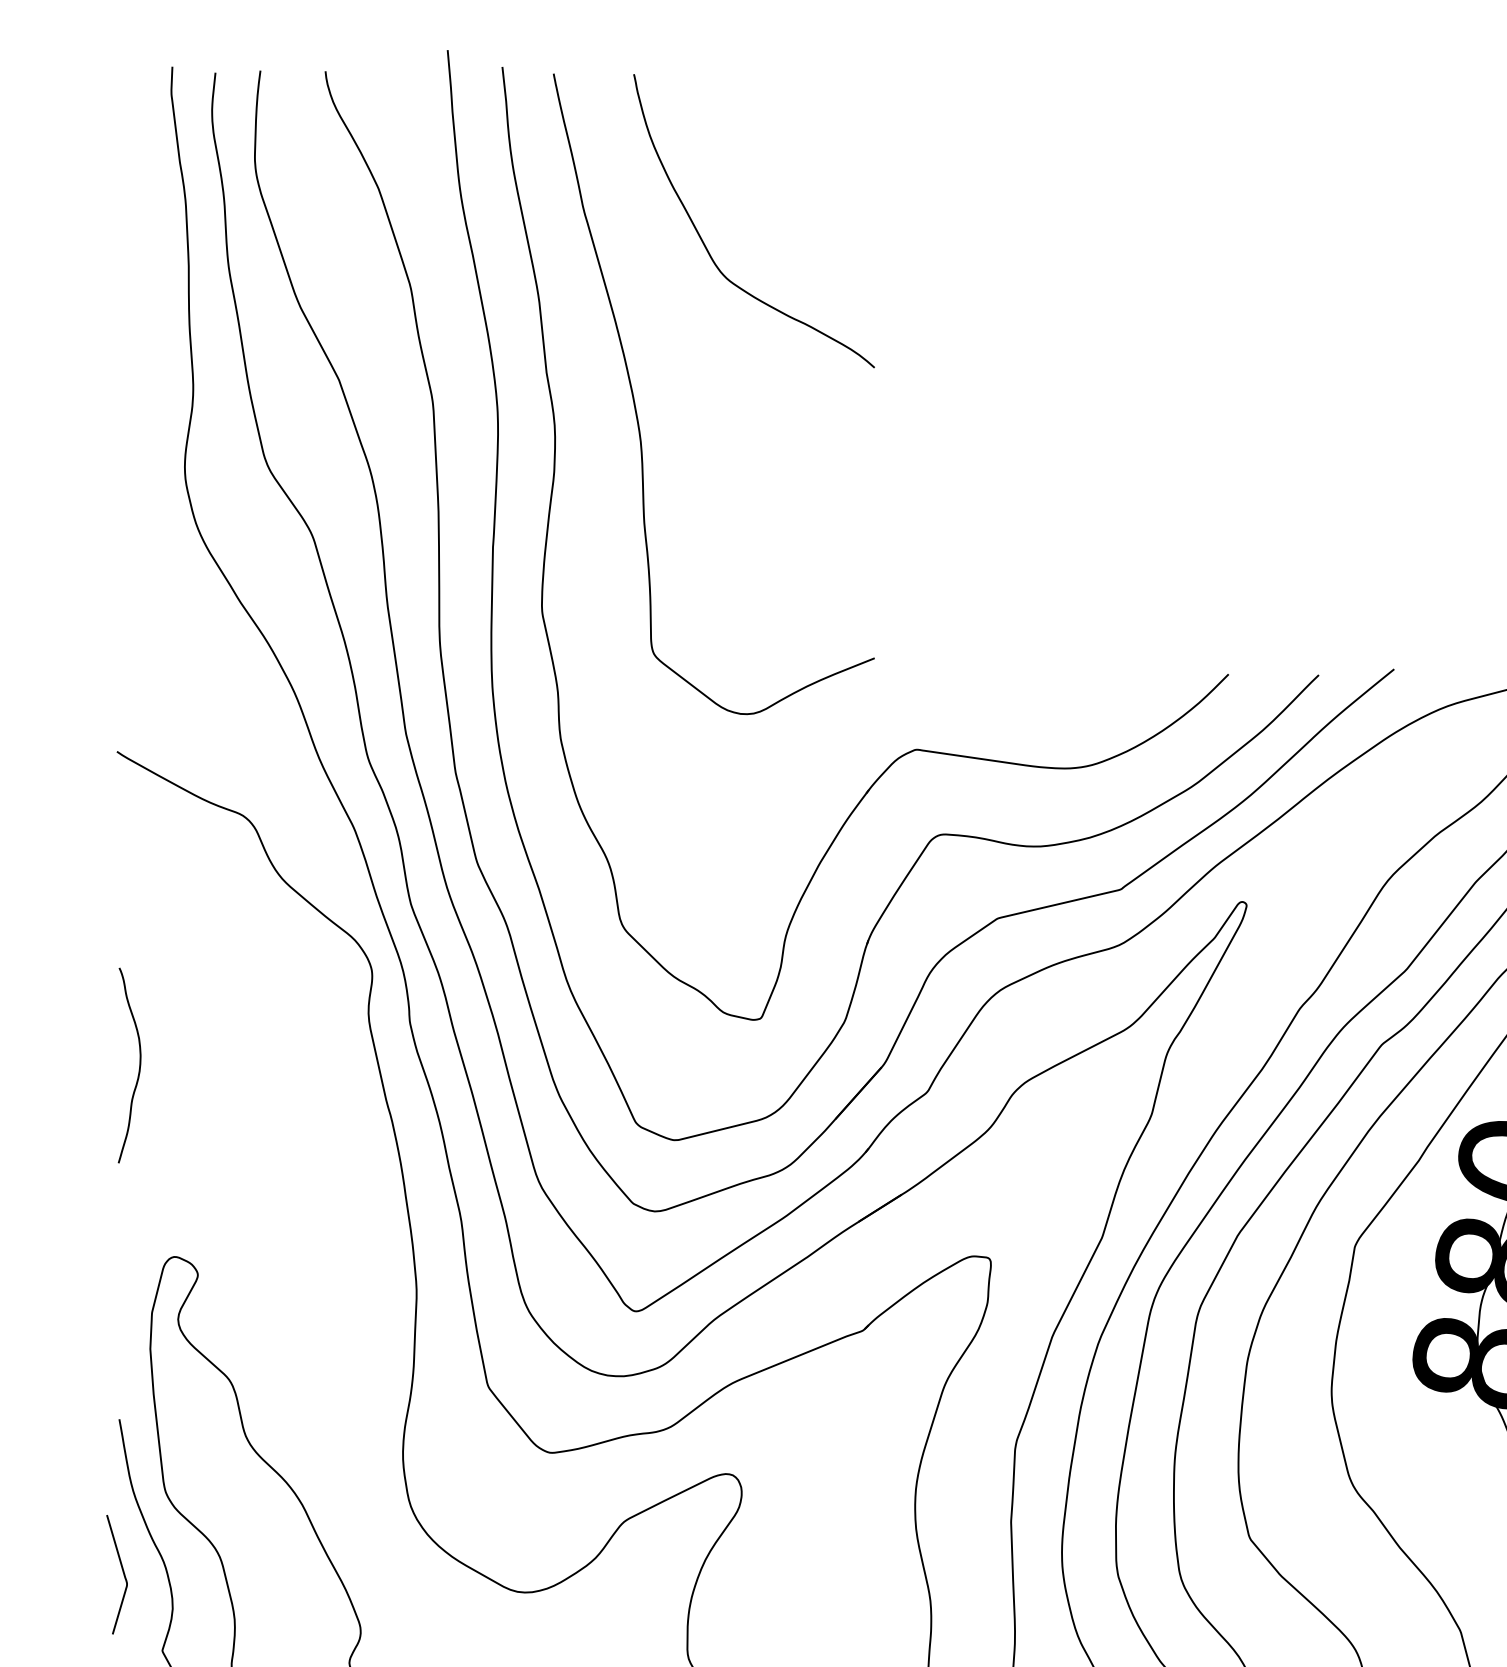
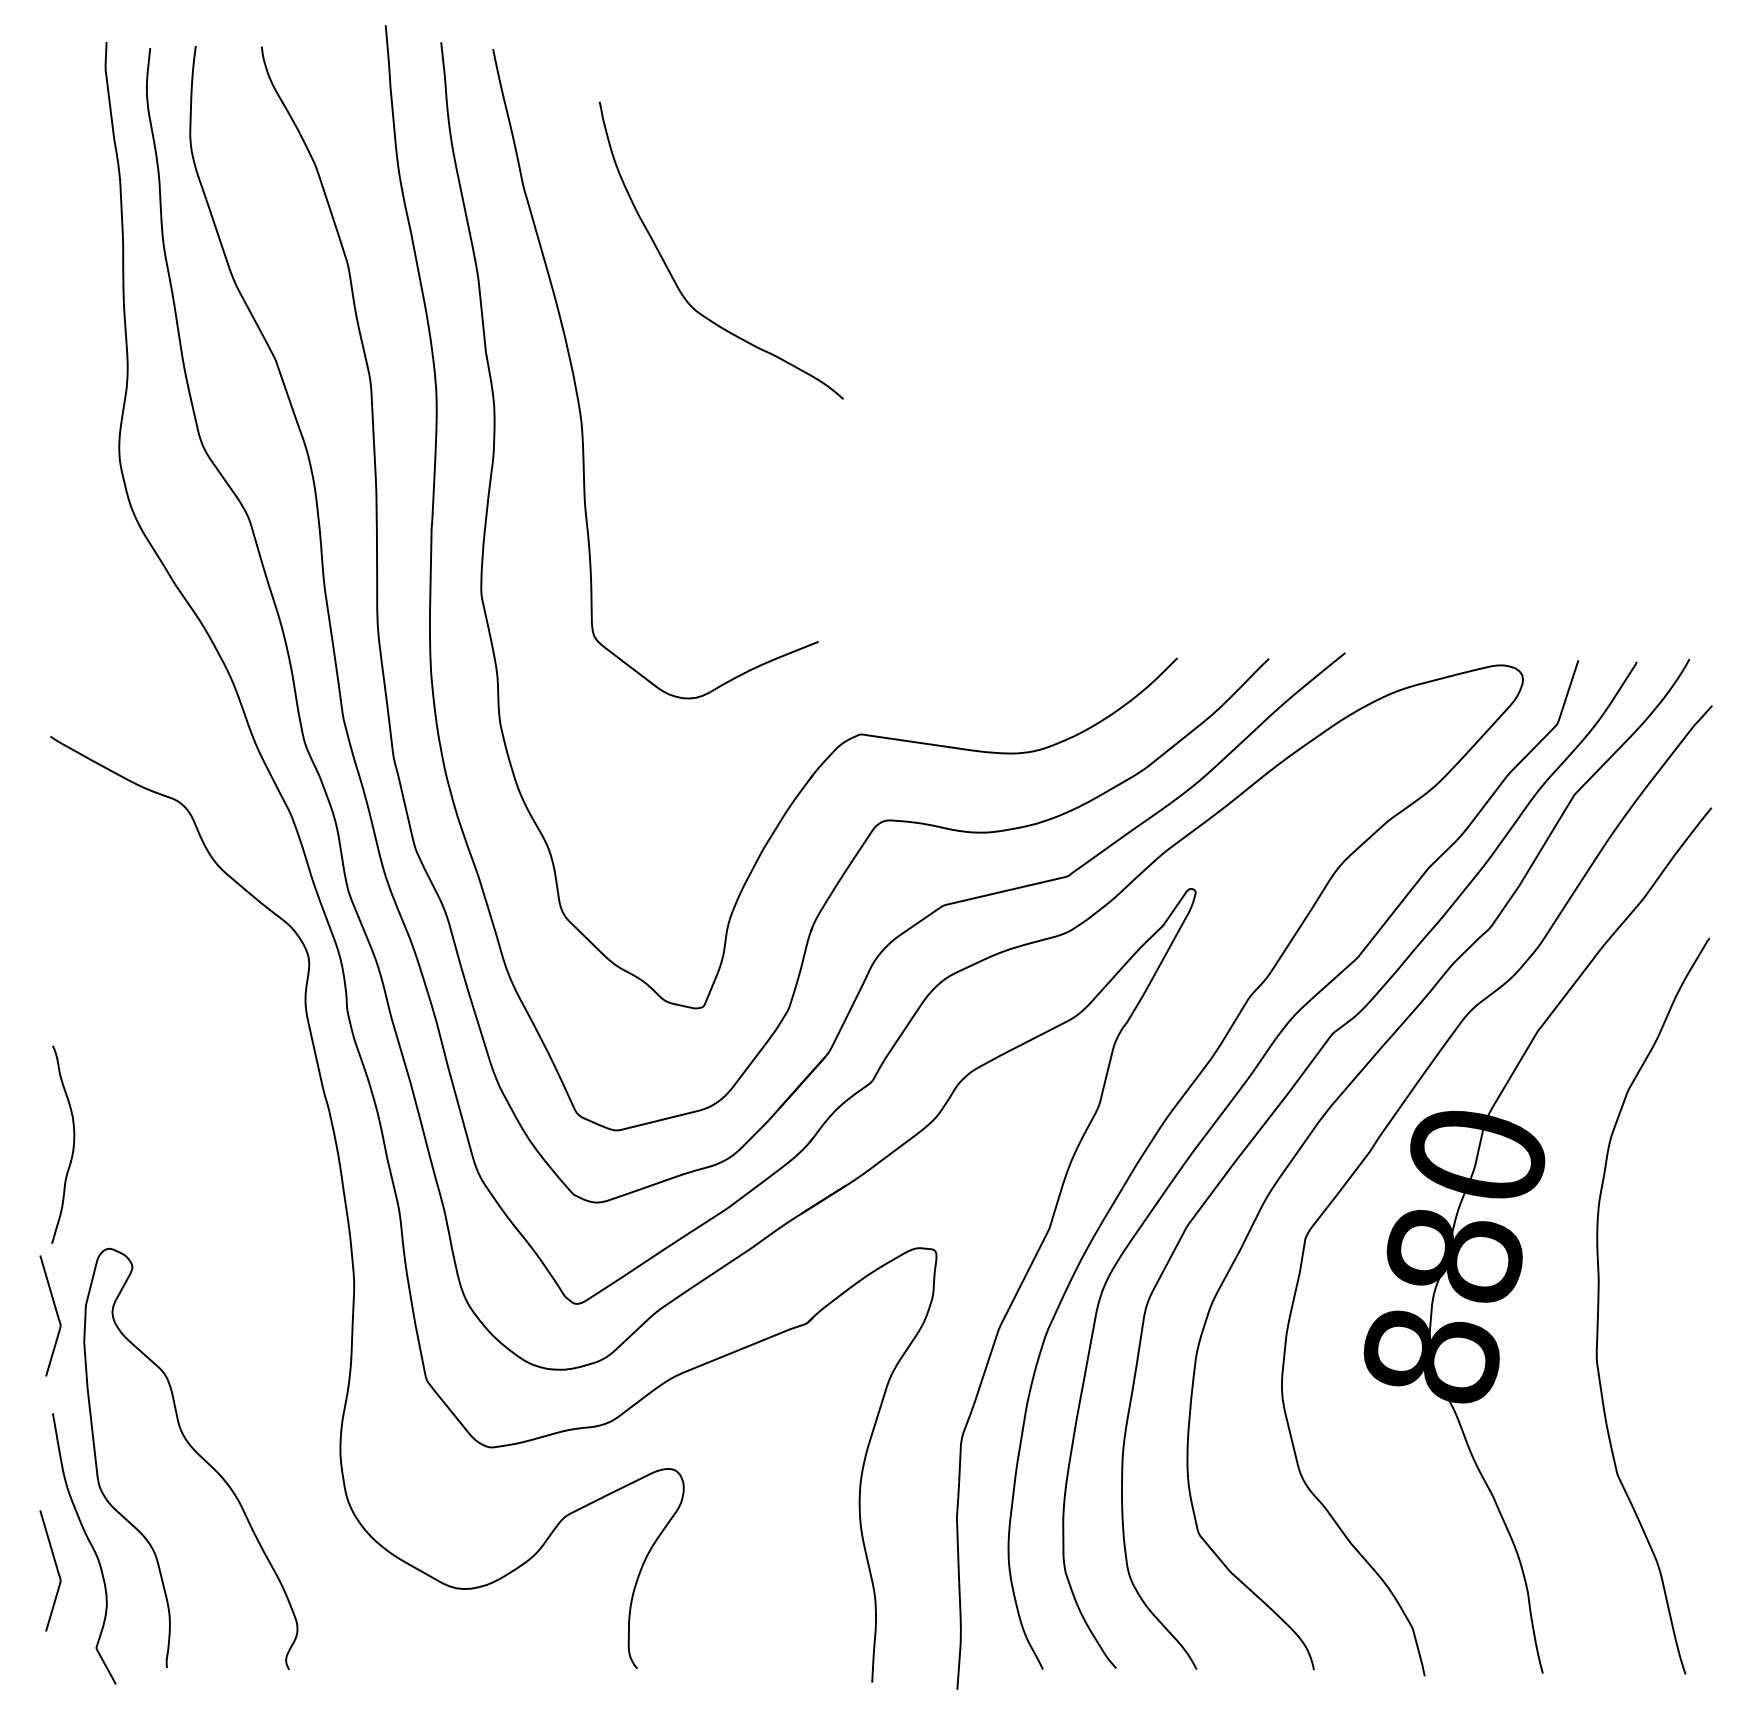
curve: (708, 250) -> (675, 280), moved
curve: (138, 1067) -> (72, 1146), moved
curve: (123, 1322) -> (56, 1315), added

